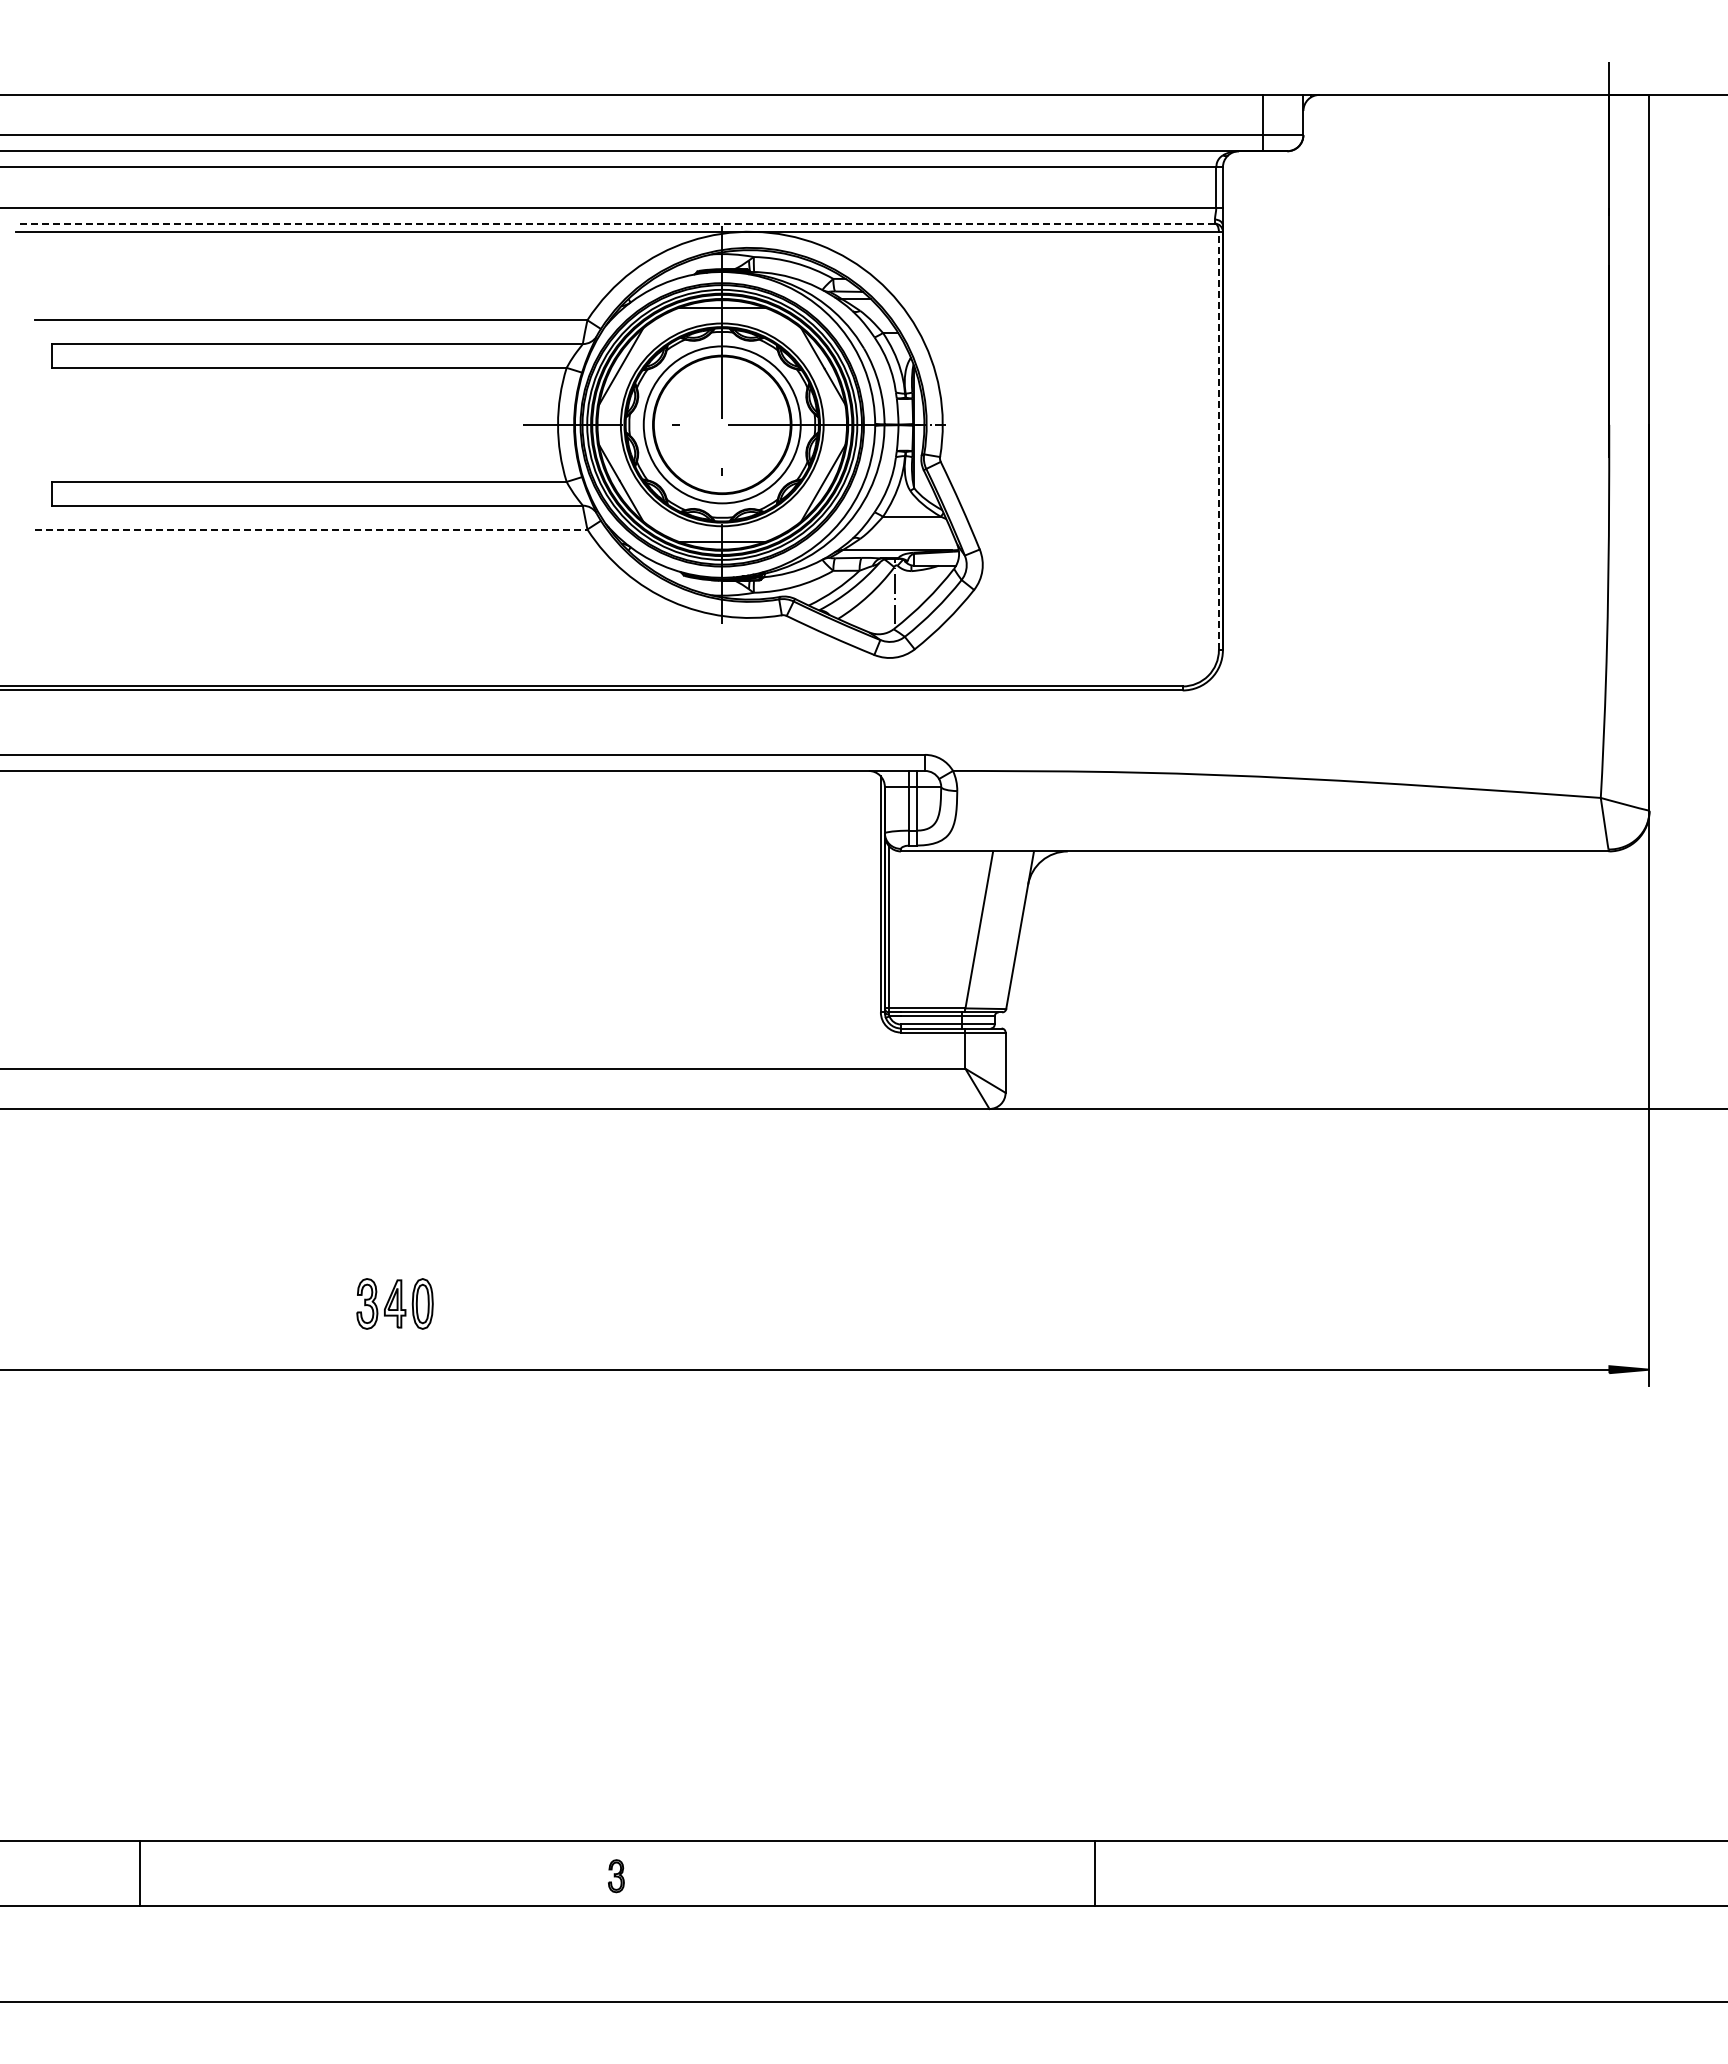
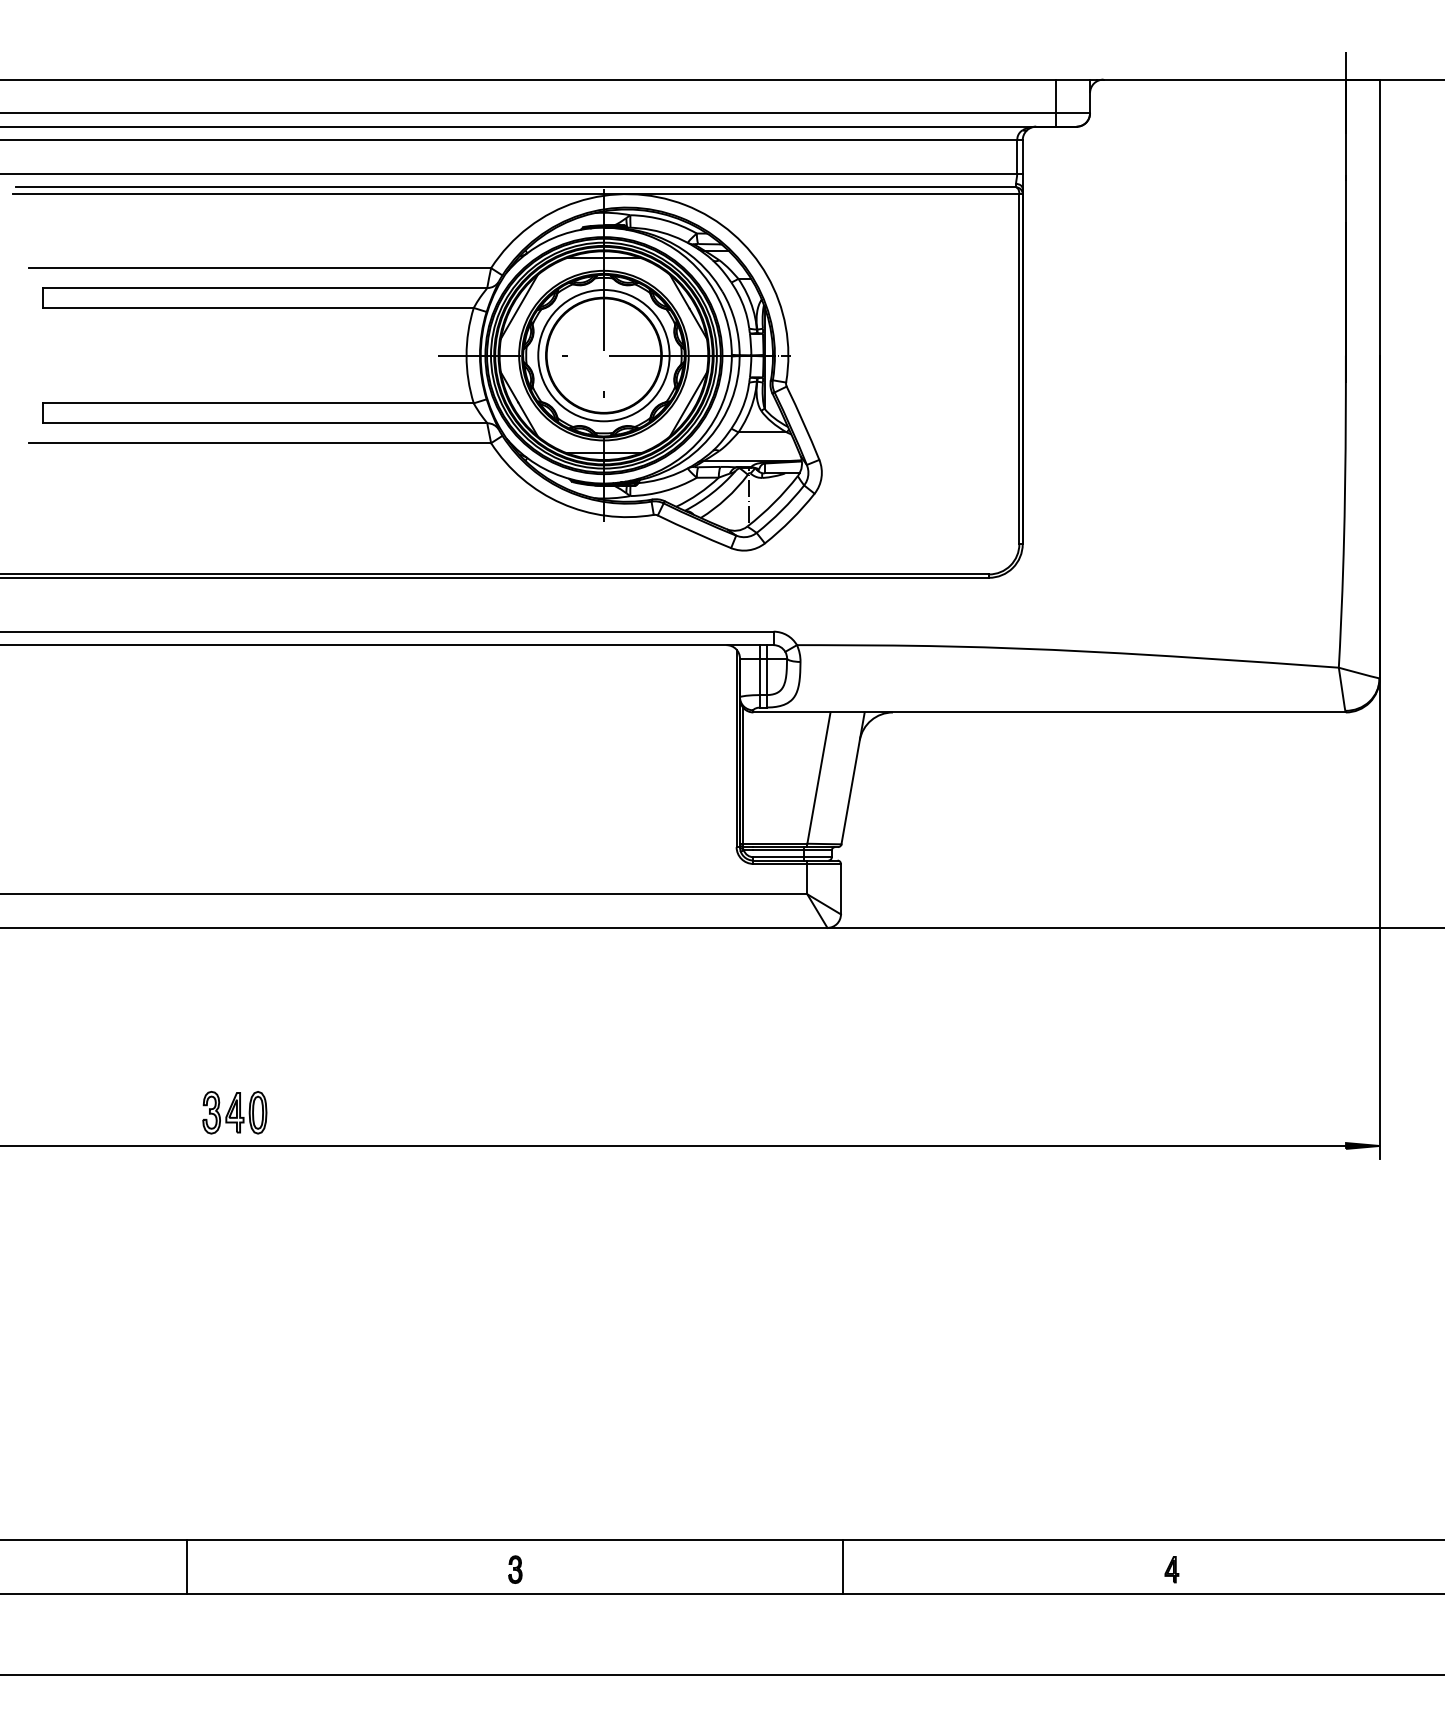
line: (617, 223) -> (516, 187), dashed -> solid
line: (1218, 440) -> (1019, 368), dashed -> solid
line: (311, 529) -> (260, 443), dashed -> solid
part: (394, 1303) -> (234, 1112), moved
line: (139, 1873) -> (186, 1567), moved
line: (1095, 1873) -> (843, 1567), moved
part: (1400, 1876) -> (1171, 1569), added

